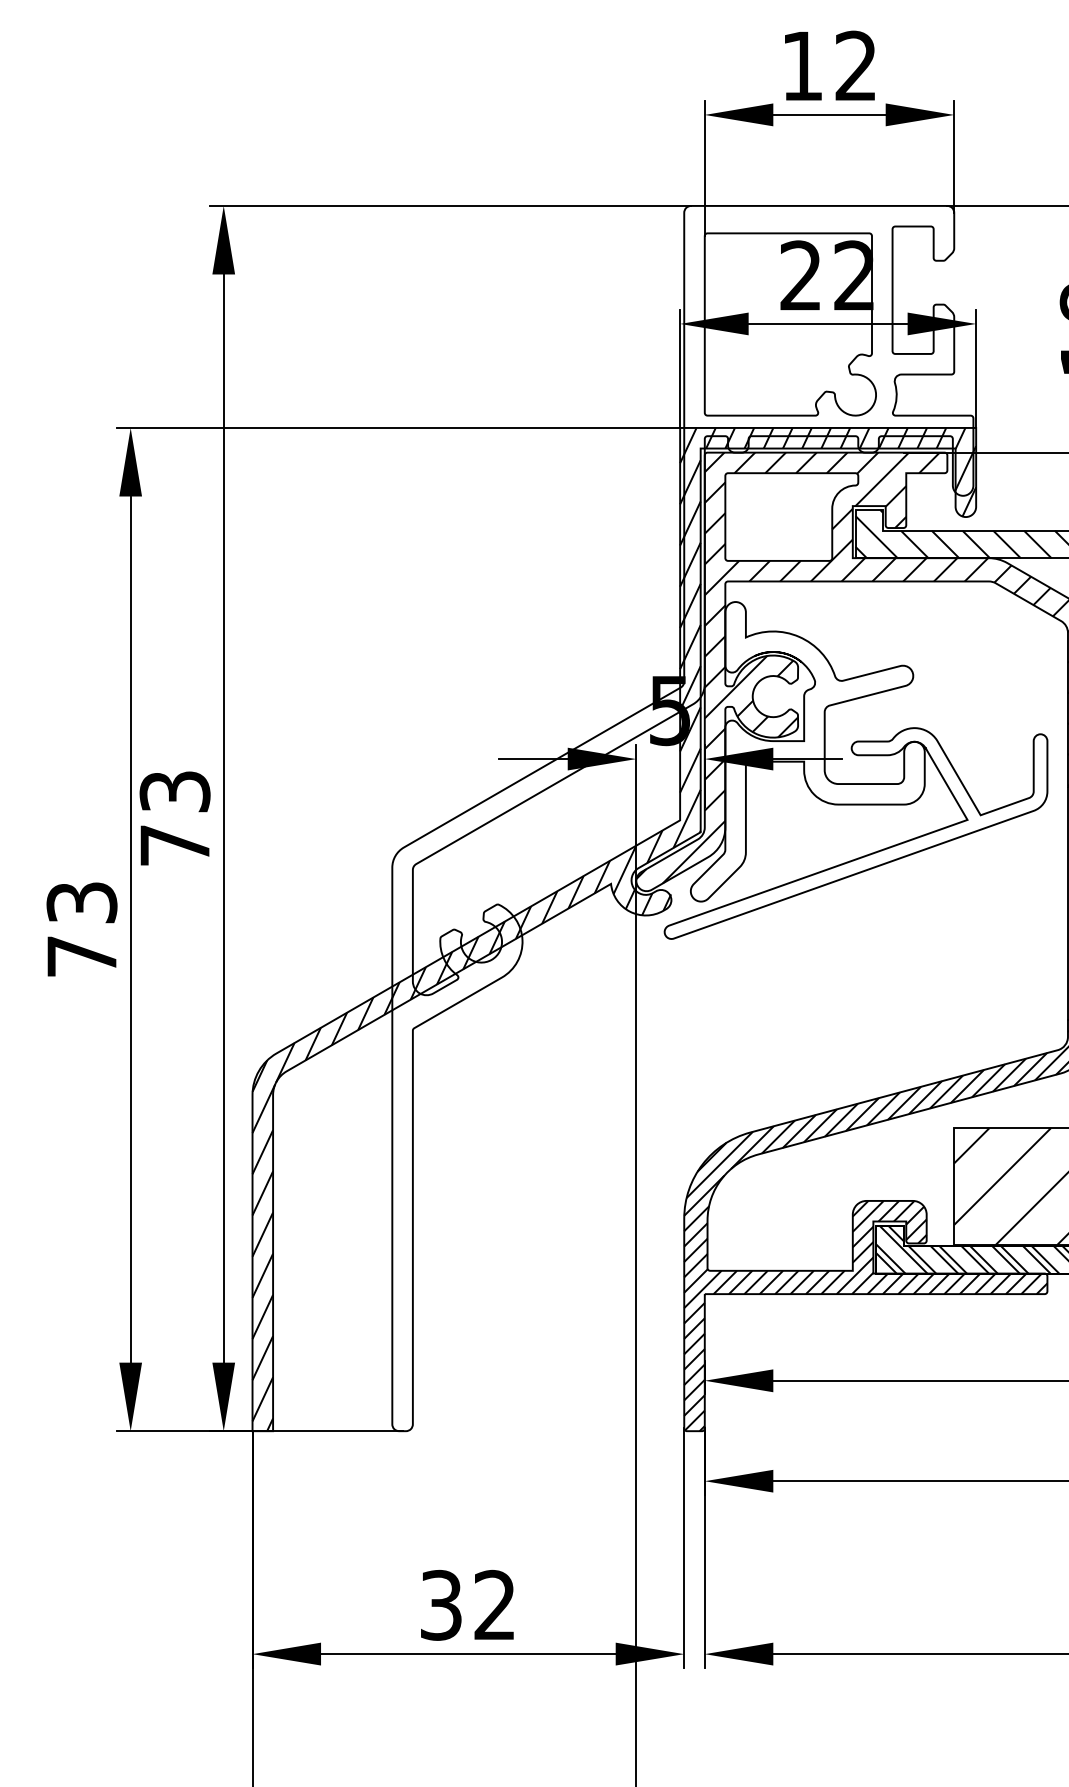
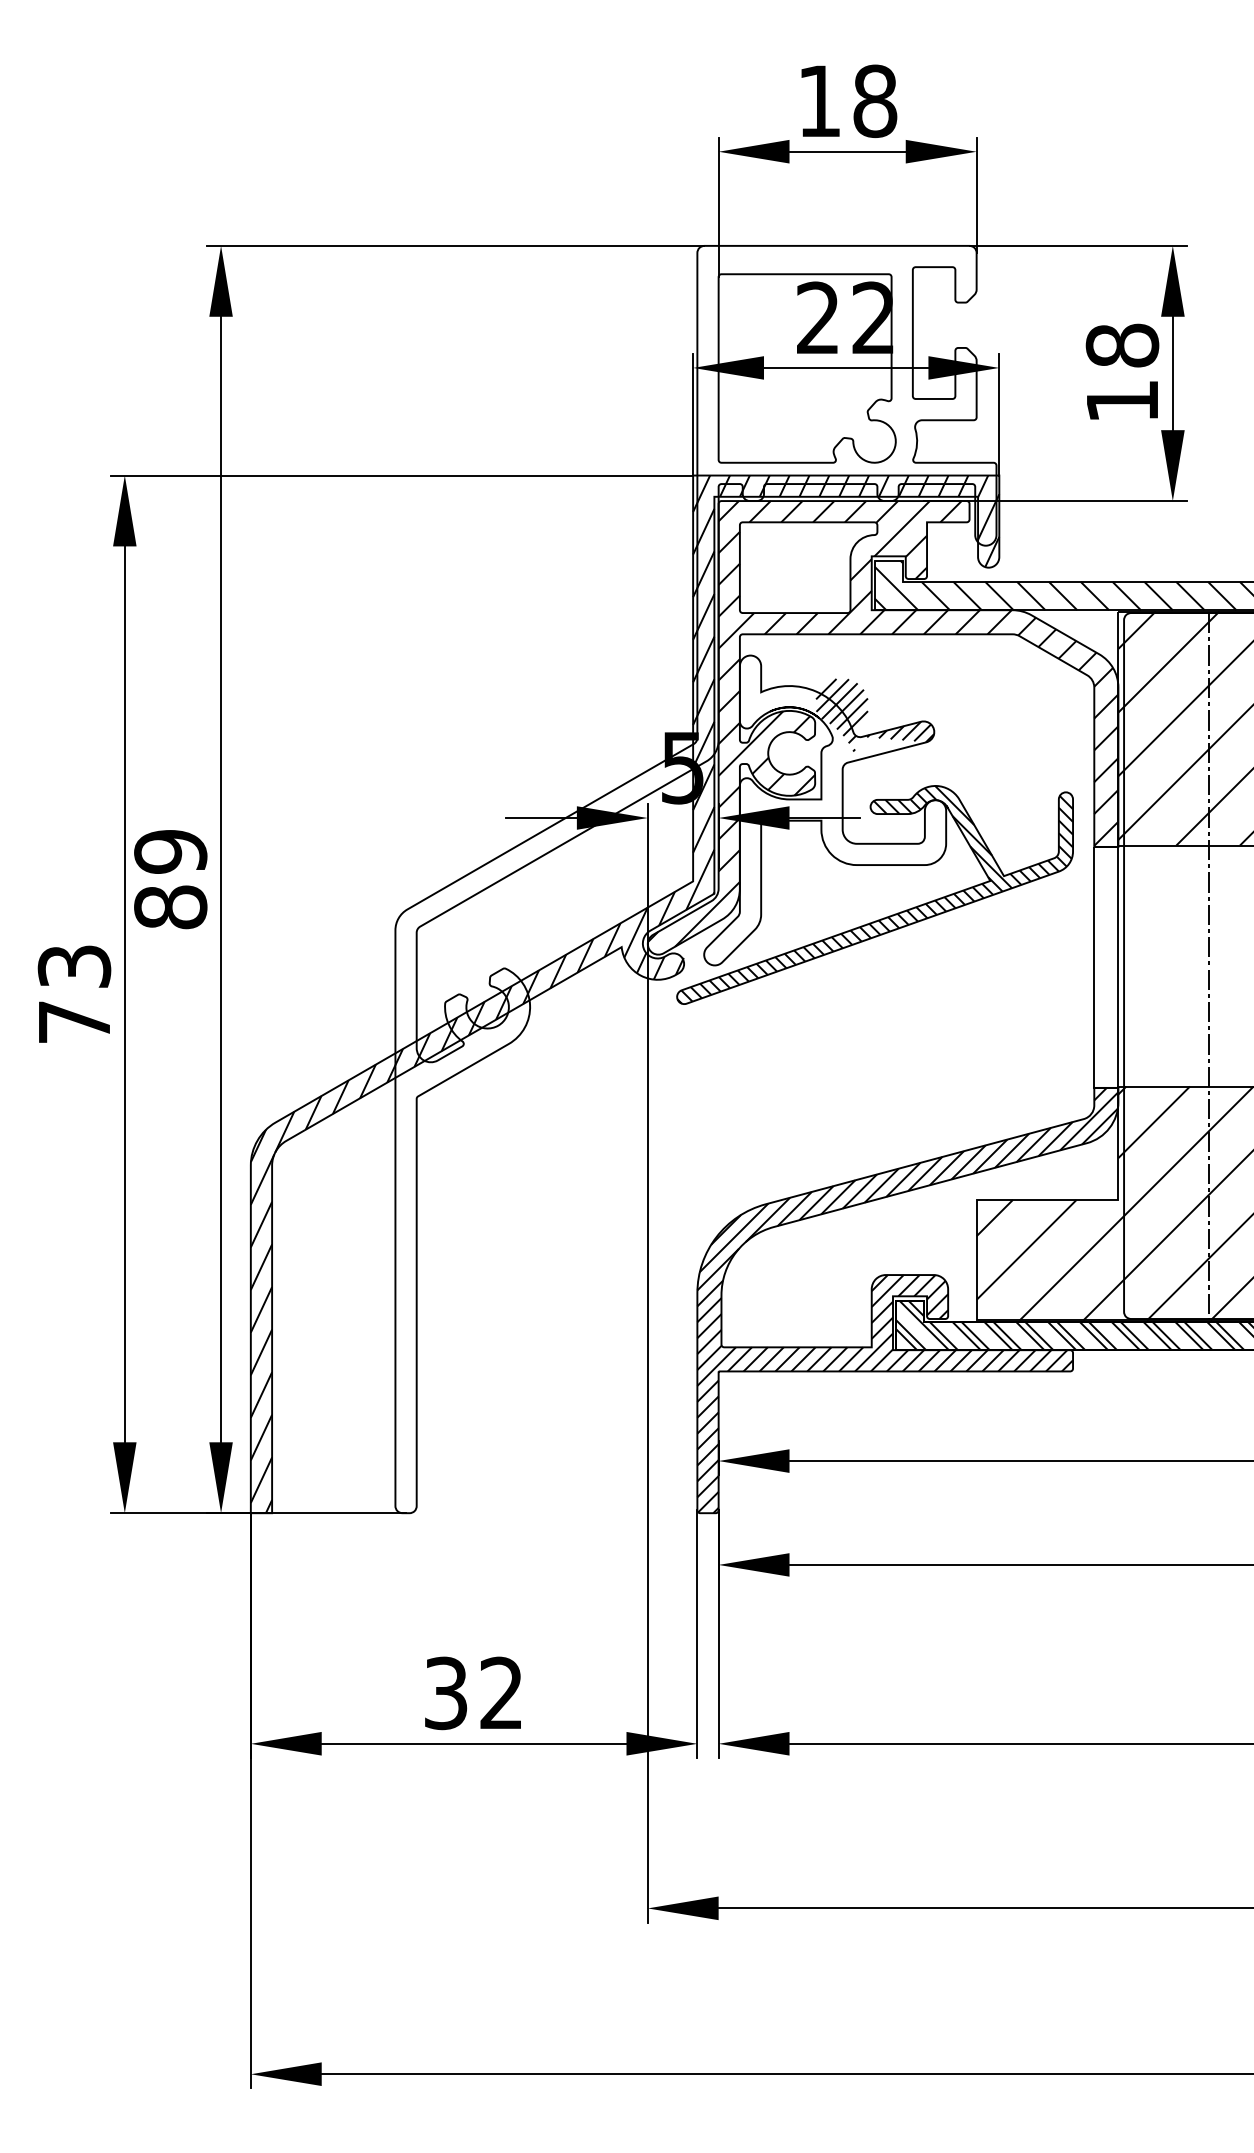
text: (856, 66) -> (875, 101), 12 -> 18
hatch: (856, 659) -> (875, 714), added
text: (174, 818) -> (170, 879), 73 -> 89
hatch: (856, 833) -> (875, 894), added

